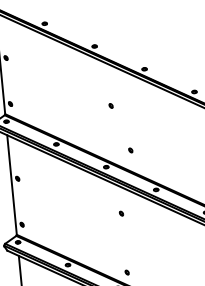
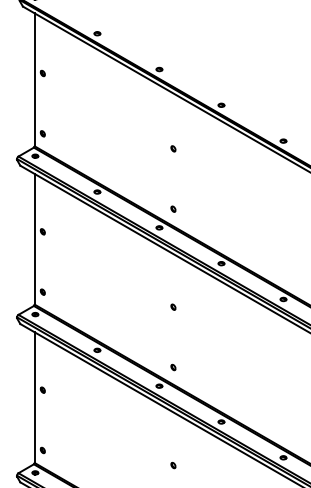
part: (130, 149) -> (173, 208), moved
part: (121, 213) -> (173, 306), moved

